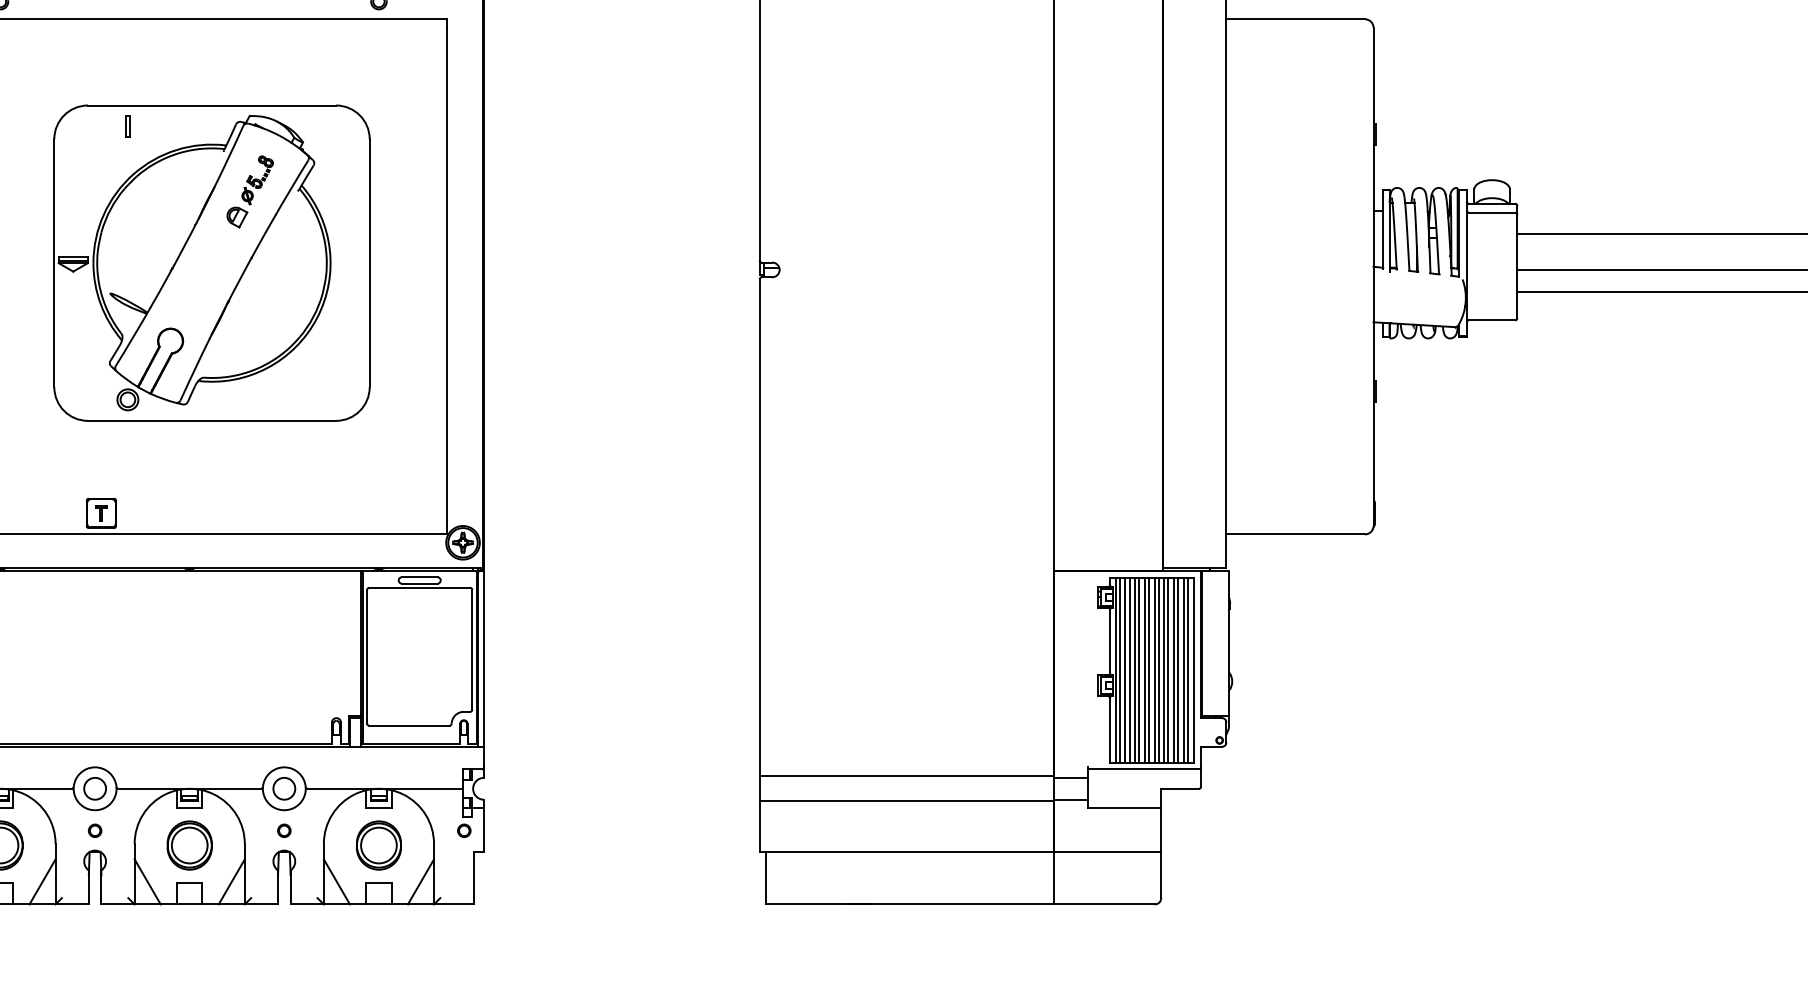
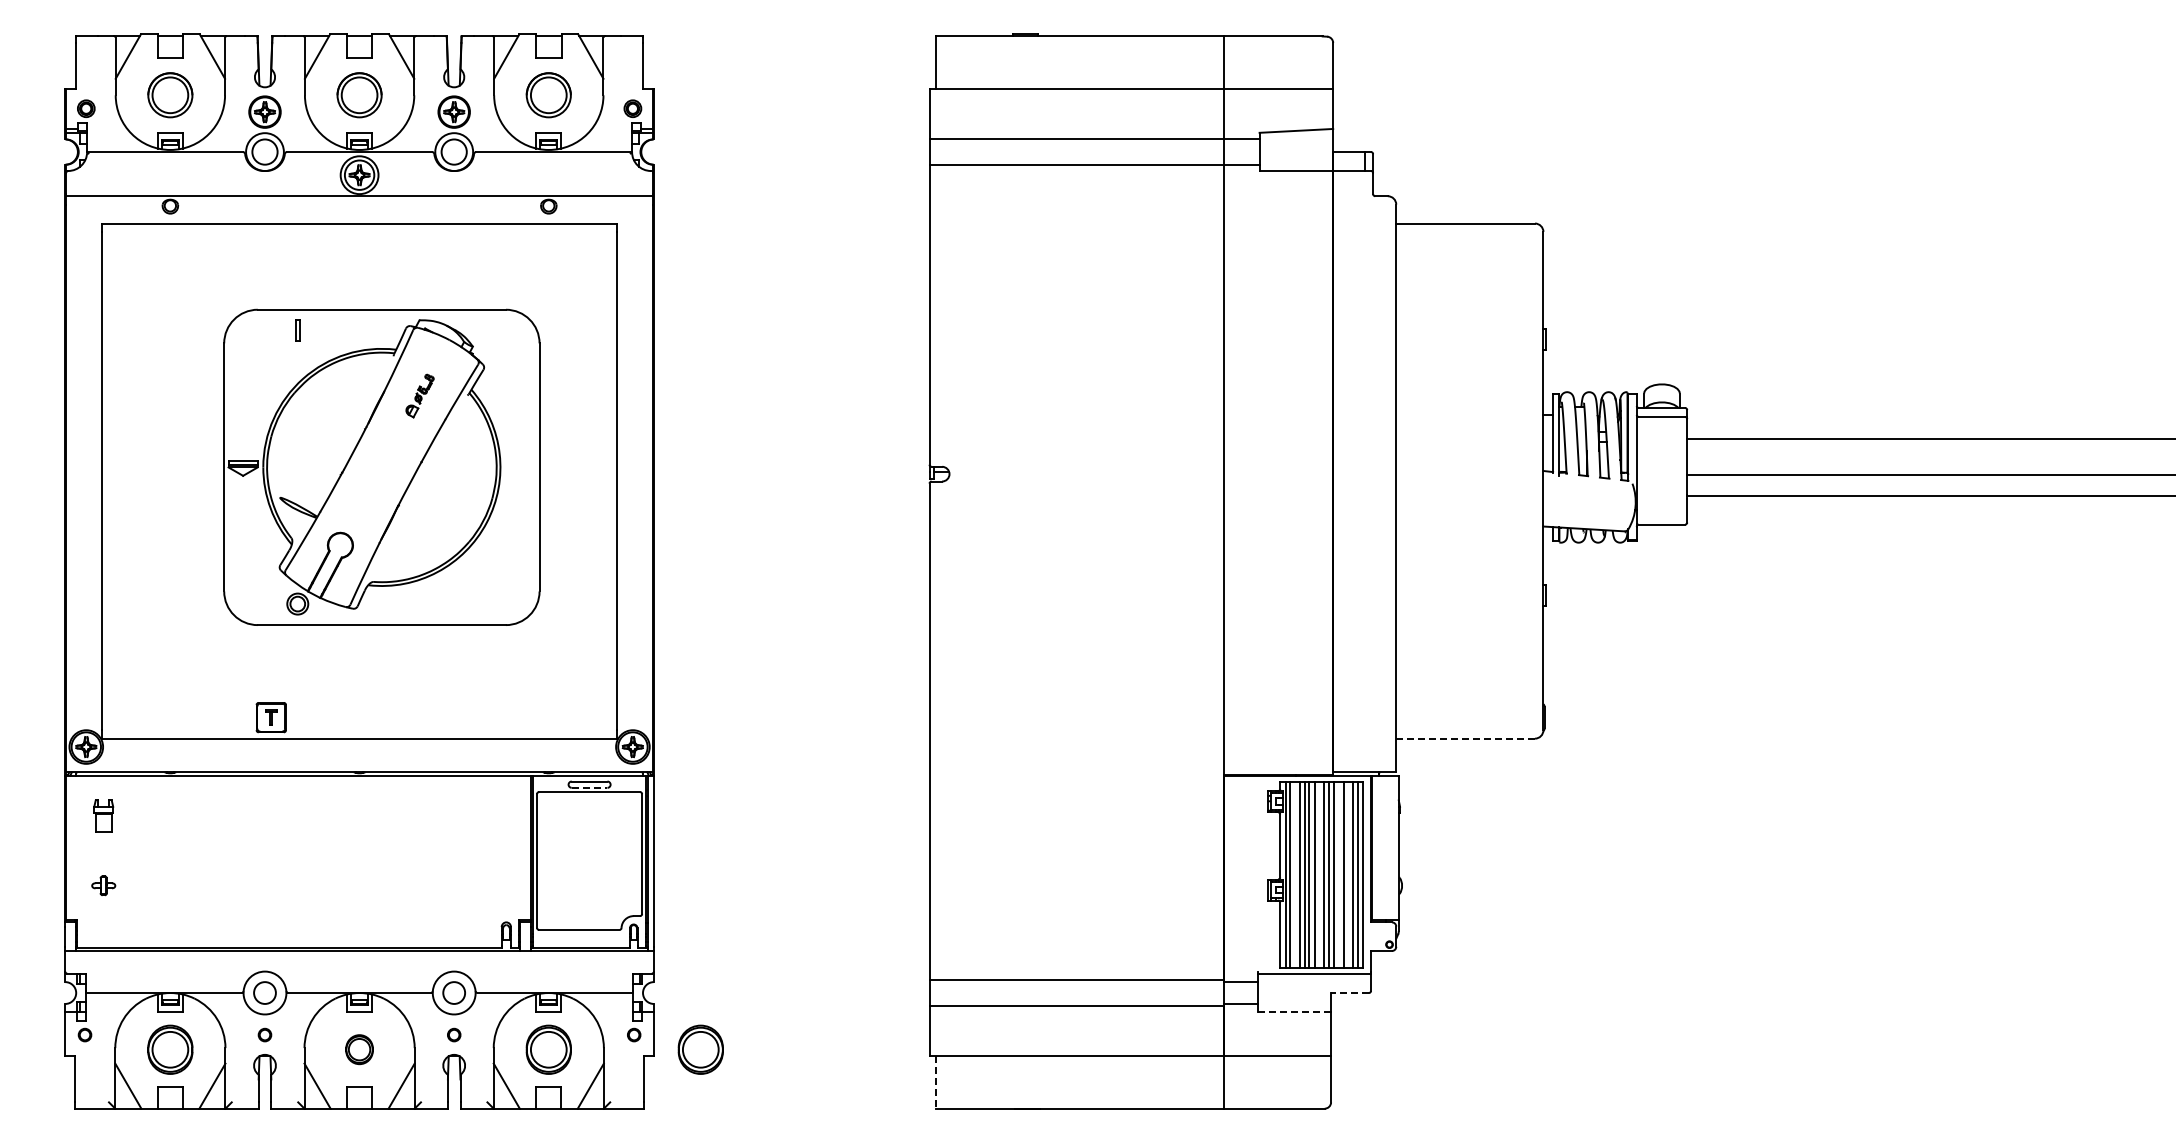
part: (249, 191) -> (419, 395), size x0.6
line: (1295, 534) -> (1465, 738), solid -> dashed
line: (419, 583) -> (589, 787), solid -> dashed
line: (1125, 670) -> (1295, 874), removed
line: (1148, 670) -> (1318, 874), removed
line: (1168, 670) -> (1338, 874), removed
line: (1177, 670) -> (1347, 874), removed
line: (1180, 789) -> (1350, 993), solid -> dashed
line: (1124, 808) -> (1294, 1012), solid -> dashed
part: (189, 845) -> (359, 1049), size x0.6
part: (530, 845) -> (700, 1049), added
line: (765, 878) -> (935, 1082), solid -> dashed

